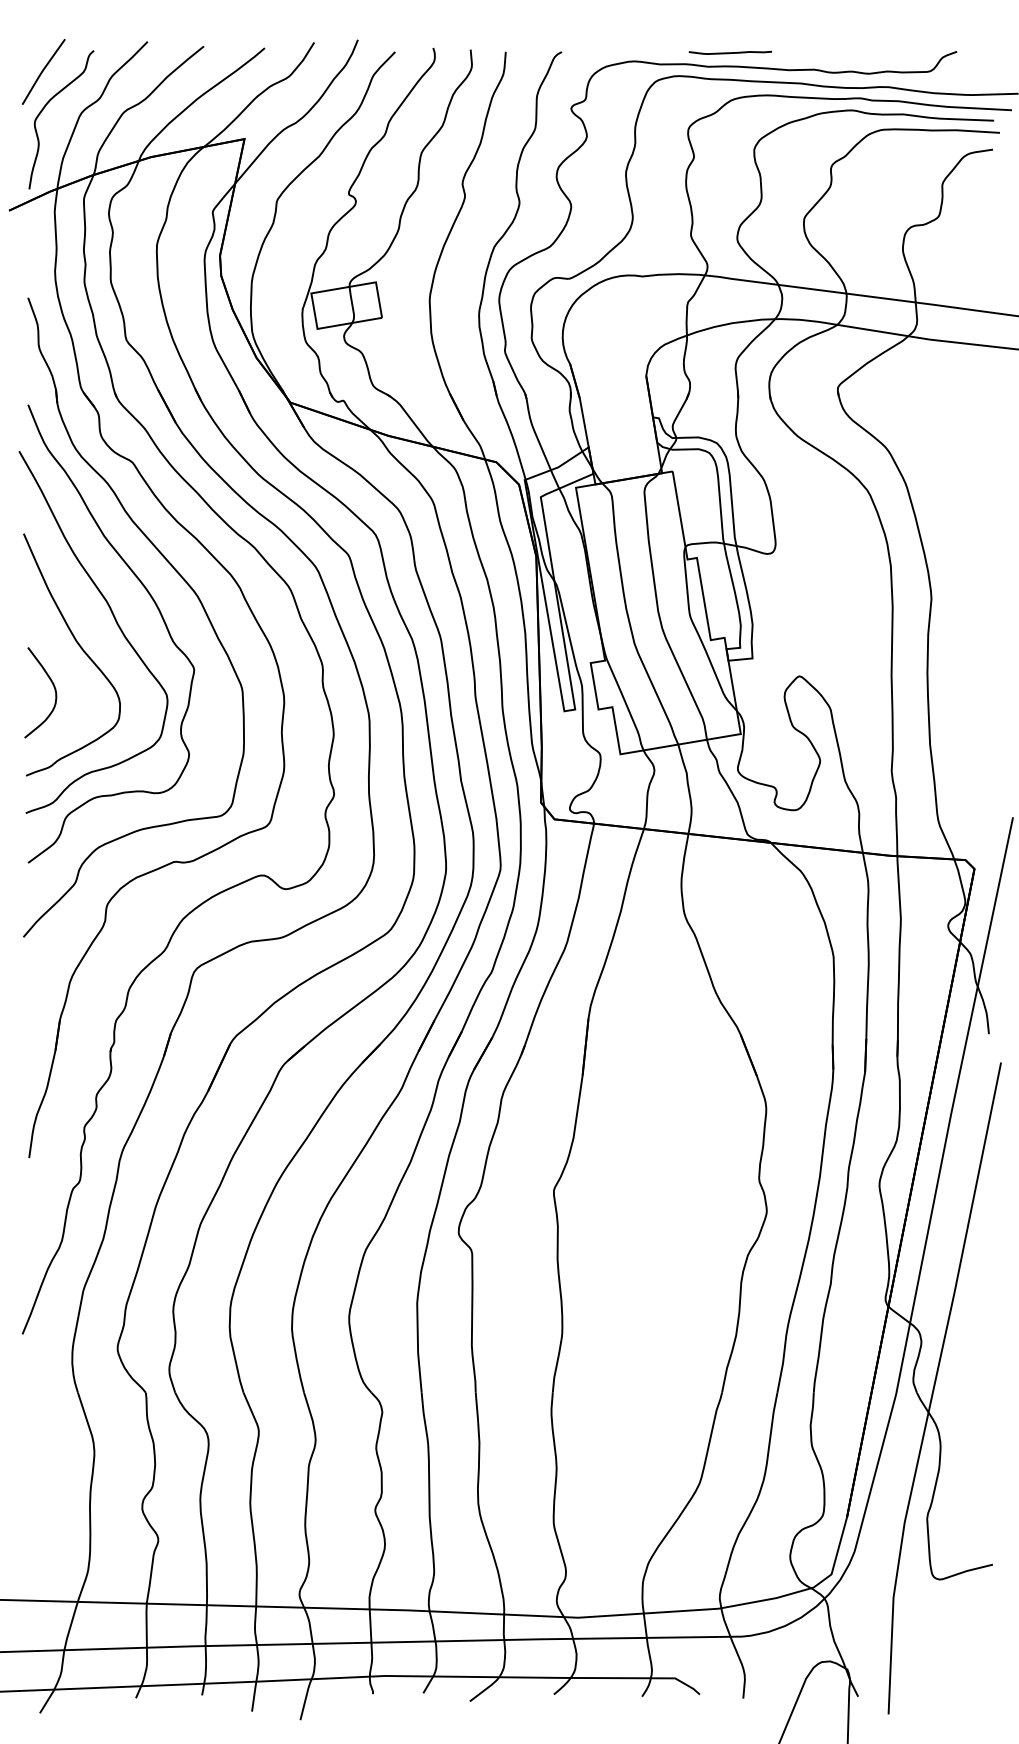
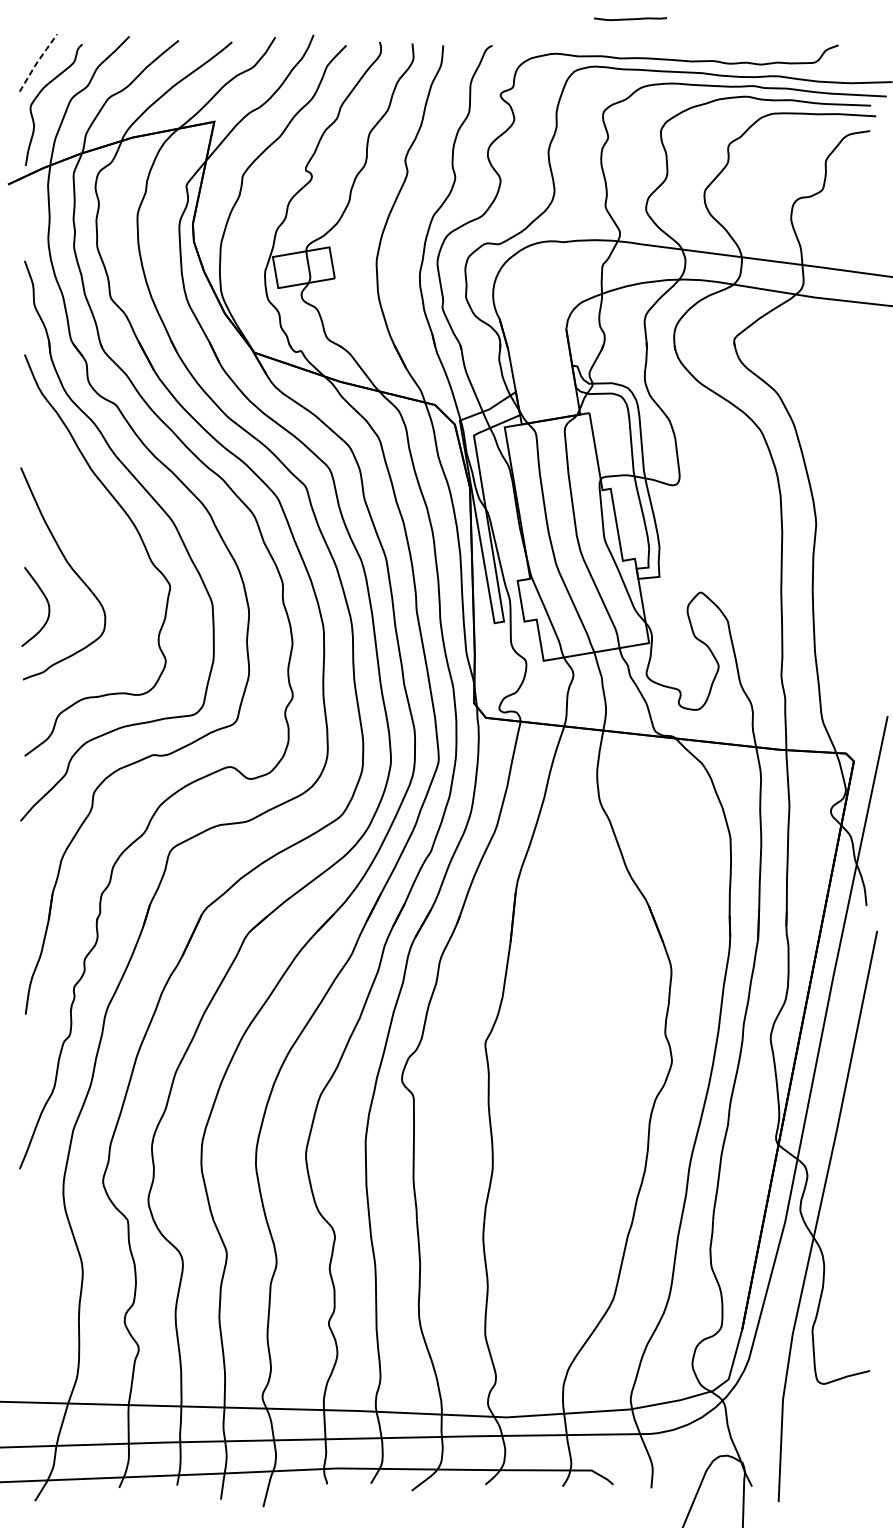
curve: (730, 52) -> (630, 18), moved
line: (42, 71) -> (37, 62), solid -> dashed
curve: (115, 622) -> (101, 545), removed

